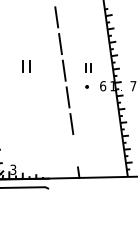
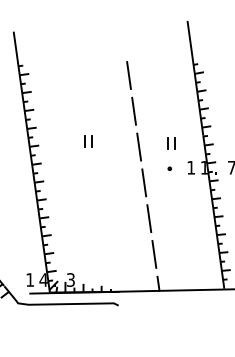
part: (26, 66) -> (88, 141), size x0.71
text: (103, 85) -> (191, 167), 6 -> 1
line: (75, 150) -> (154, 254), added

